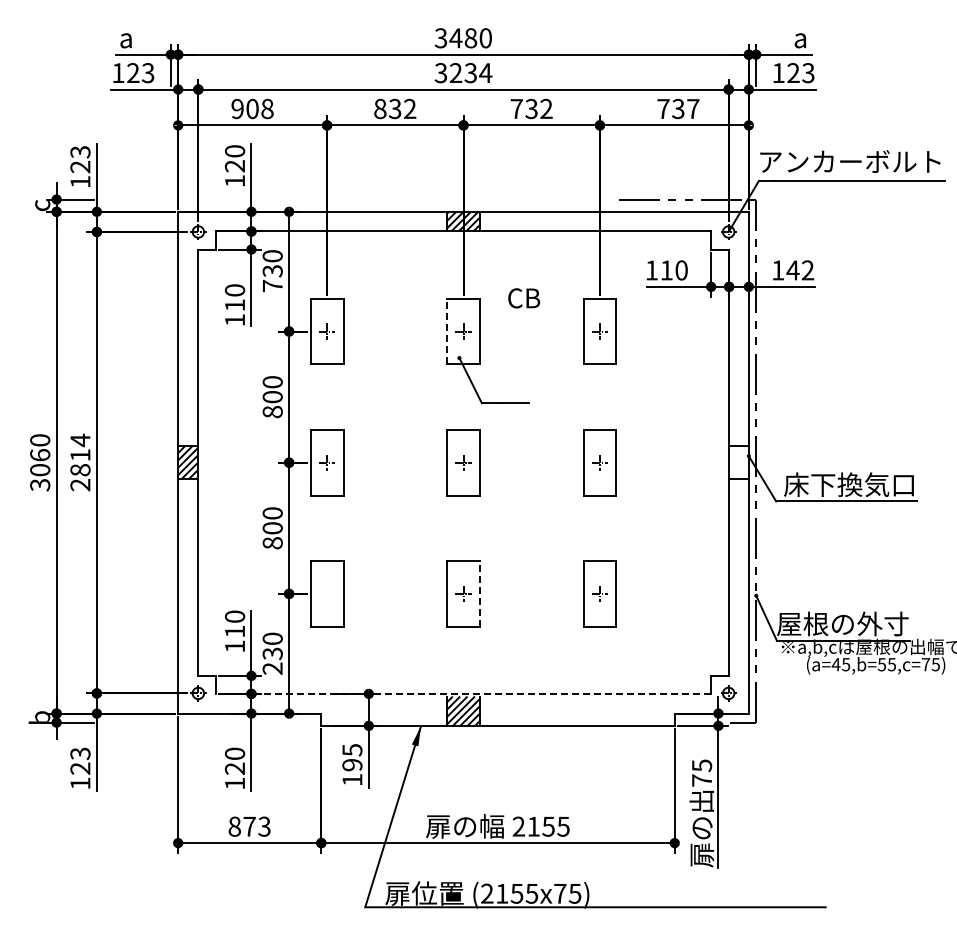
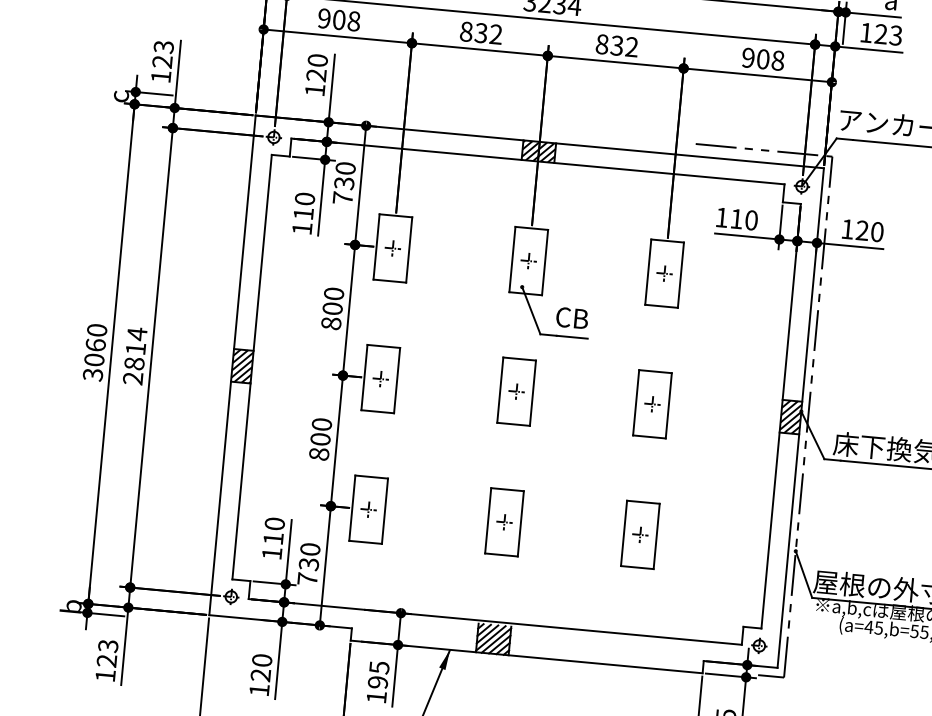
text: (678, 108) -> (763, 58), 737 -> 908
text: (516, 109) -> (601, 44), 732 -> 832
text: (800, 270) -> (869, 231), 142 -> 120
text: (524, 298) -> (572, 318), moved
line: (447, 331) -> (512, 259), dashed -> solid
hatch: (738, 462) -> (790, 416), added
part: (326, 593) -> (368, 509), added
line: (479, 593) -> (520, 523), dashed -> solid
text: (272, 668) -> (307, 578), 230 -> 730
line: (463, 693) -> (495, 621), dashed -> solid

